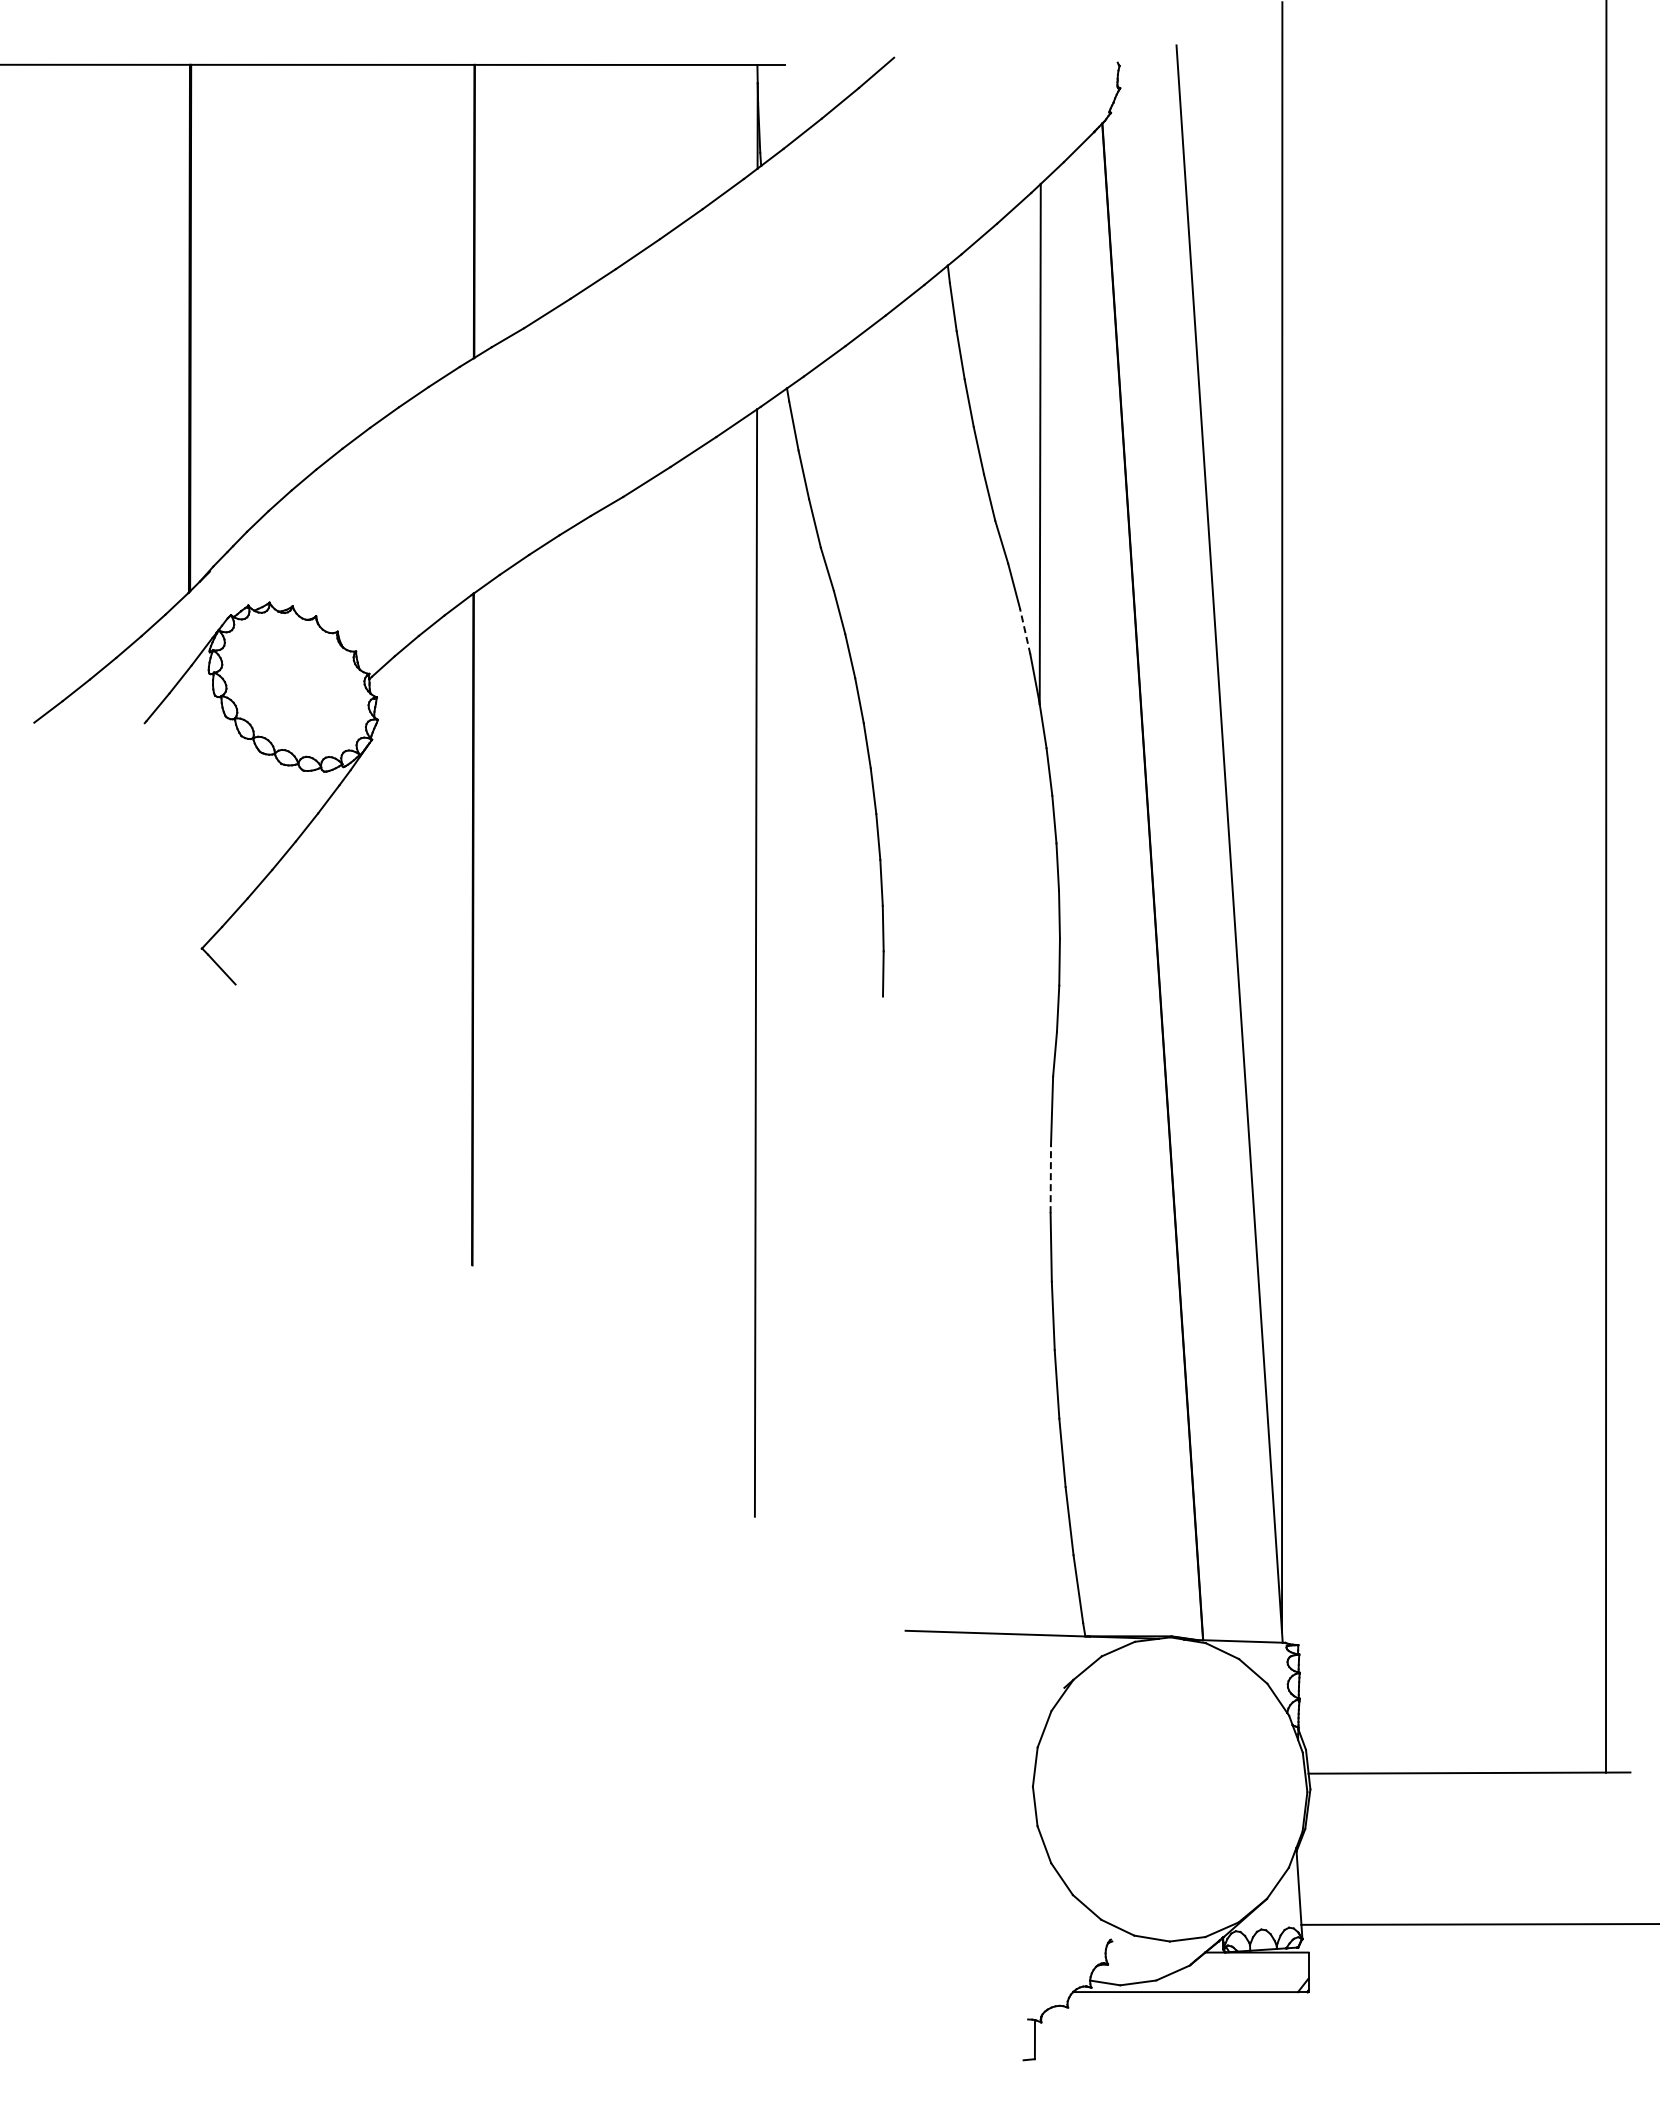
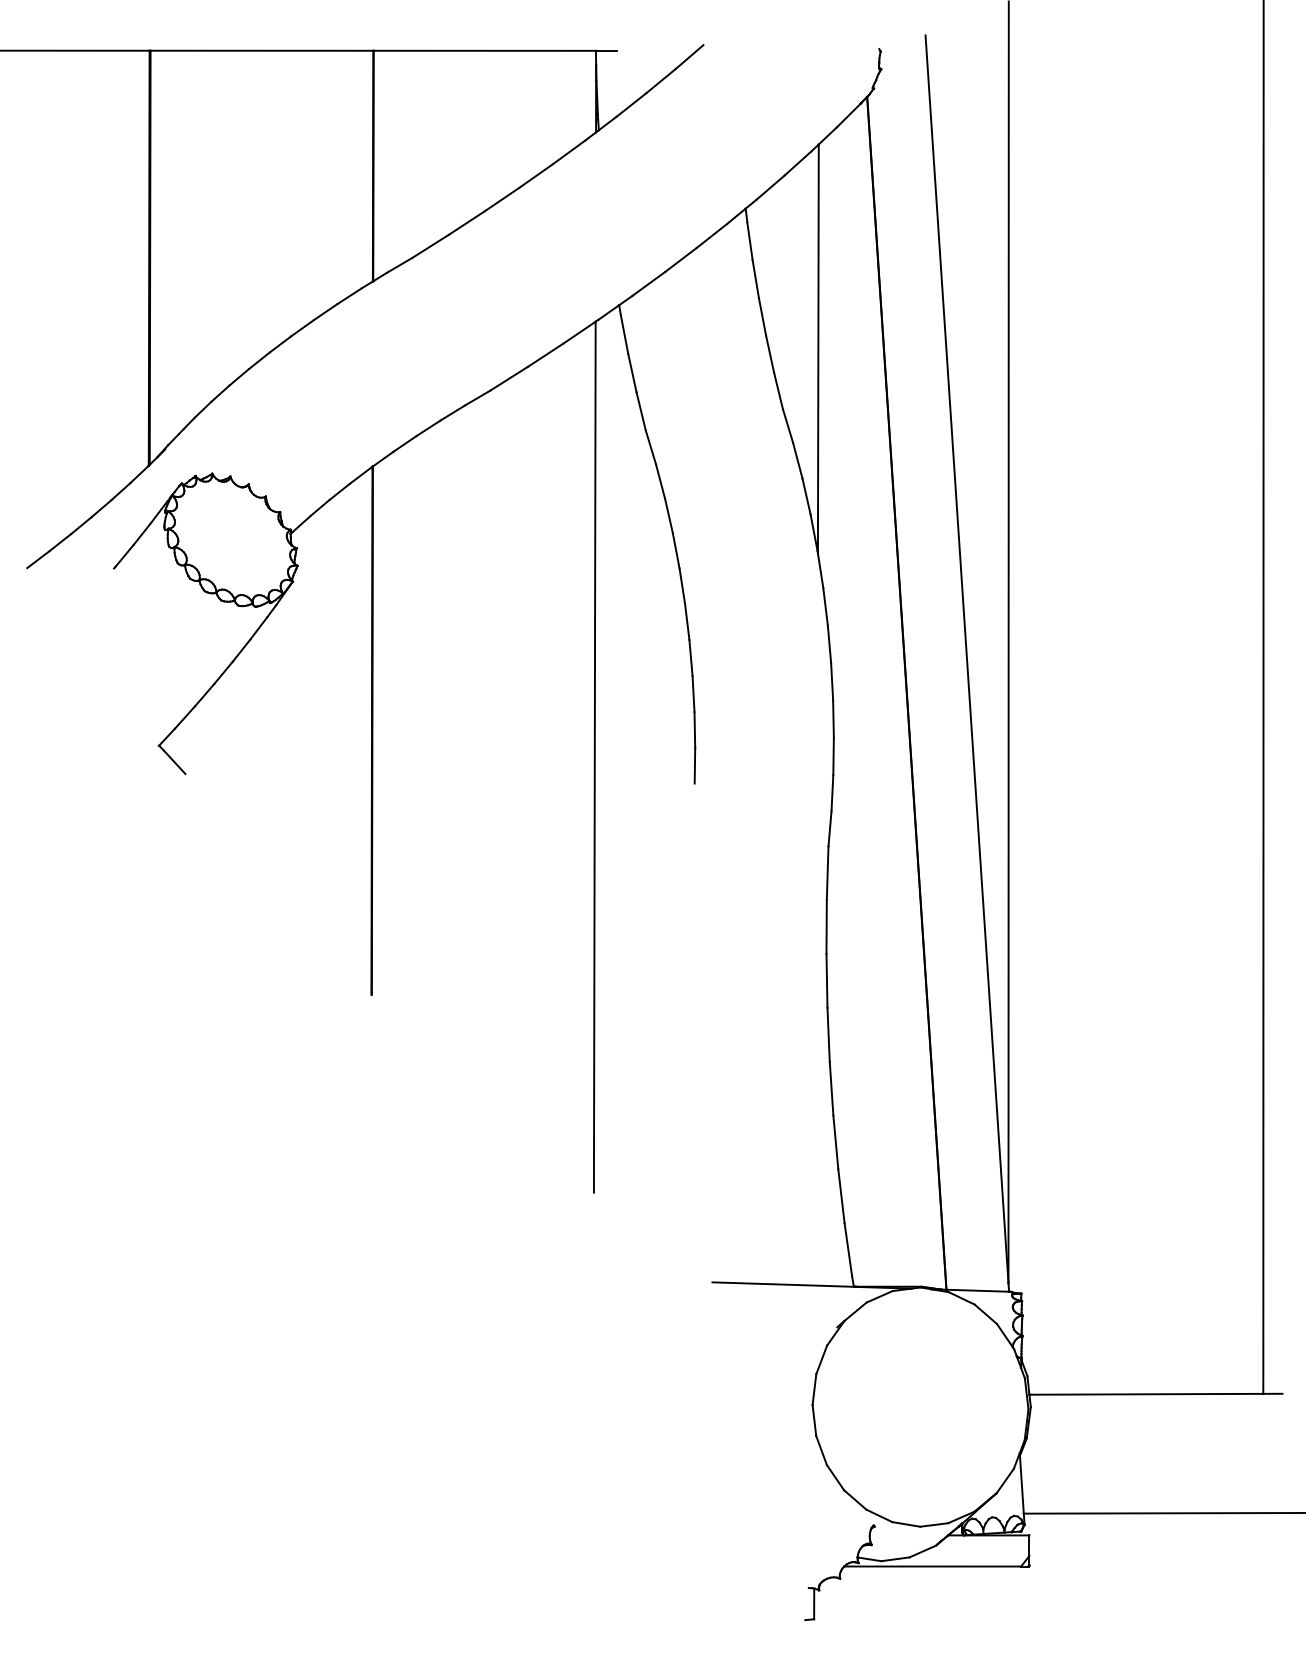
line: (1025, 631) -> (806, 496), dashed -> solid
line: (1050, 1178) -> (826, 926), dashed -> solid

